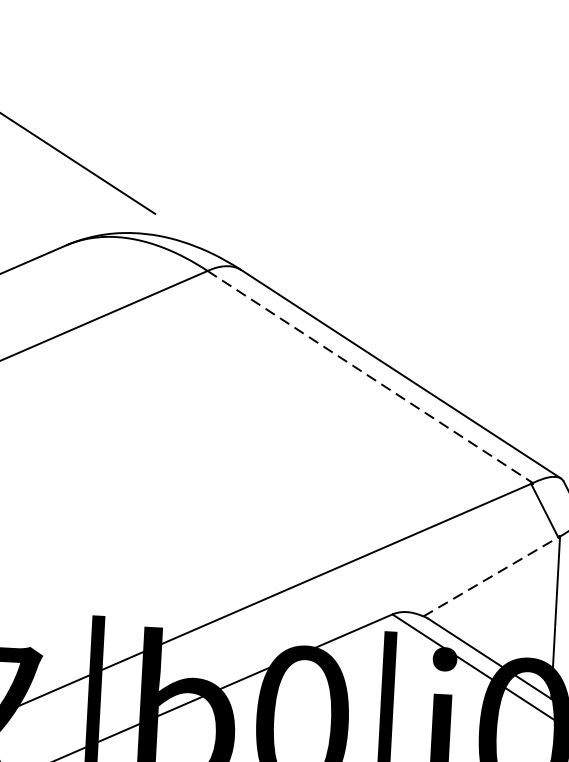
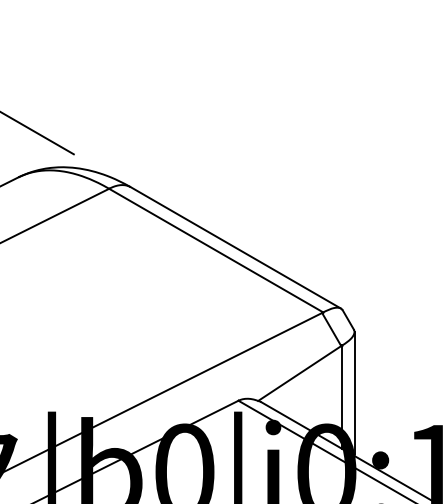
line: (370, 376) -> (216, 250), dashed -> solid
line: (490, 576) -> (299, 373), dashed -> solid

